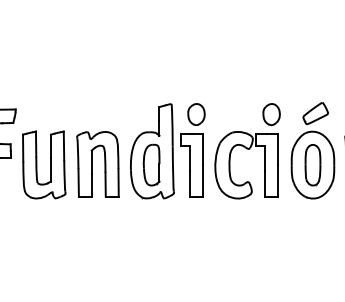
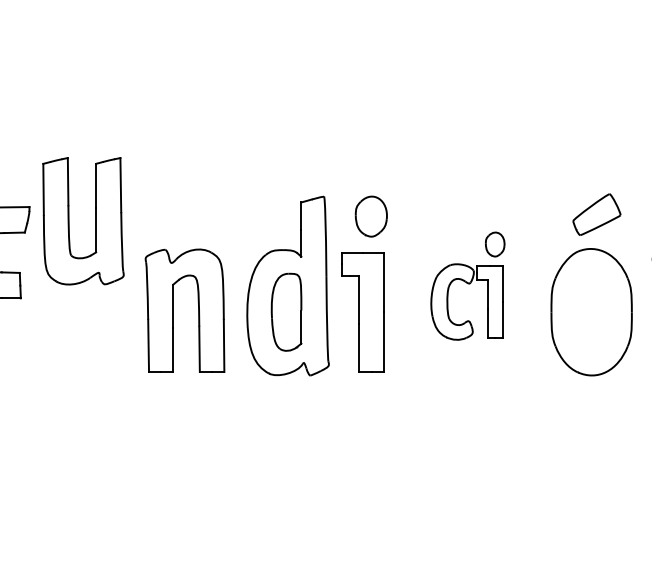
part: (247, 151) -> (467, 286), size x0.6
part: (44, 164) -> (83, 220), moved
part: (312, 165) -> (590, 312), removed

